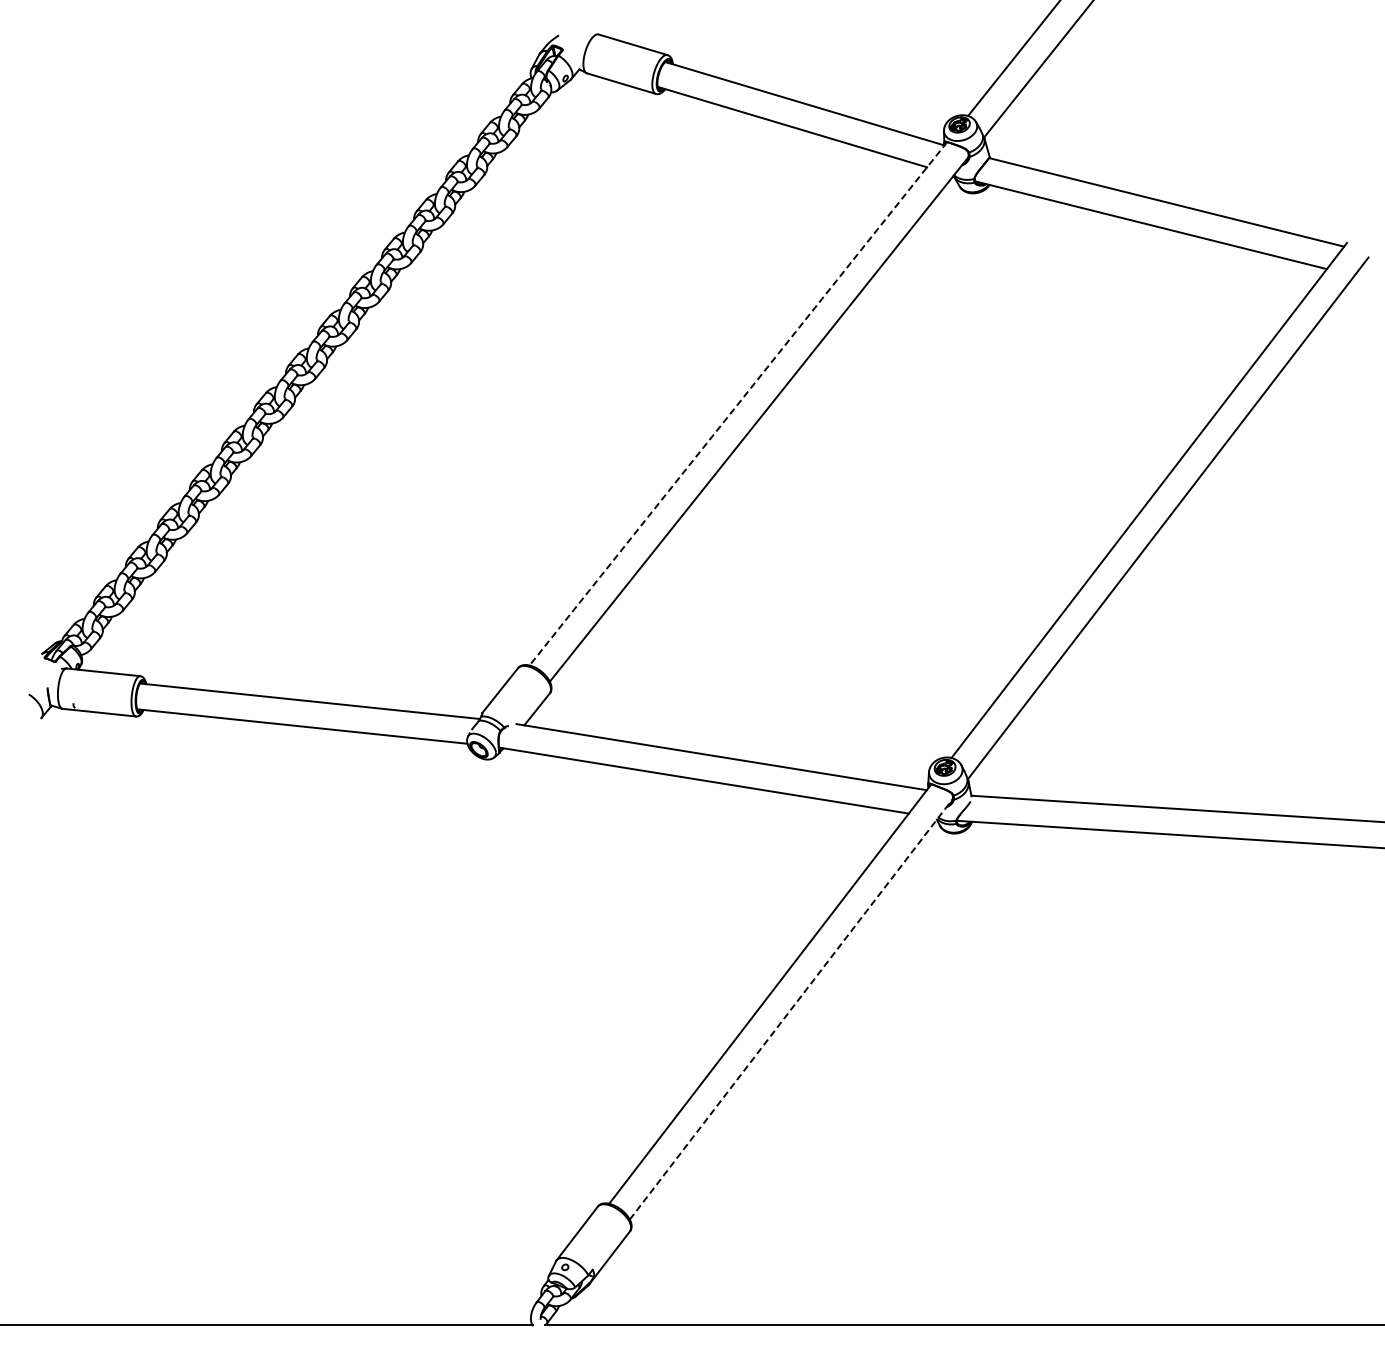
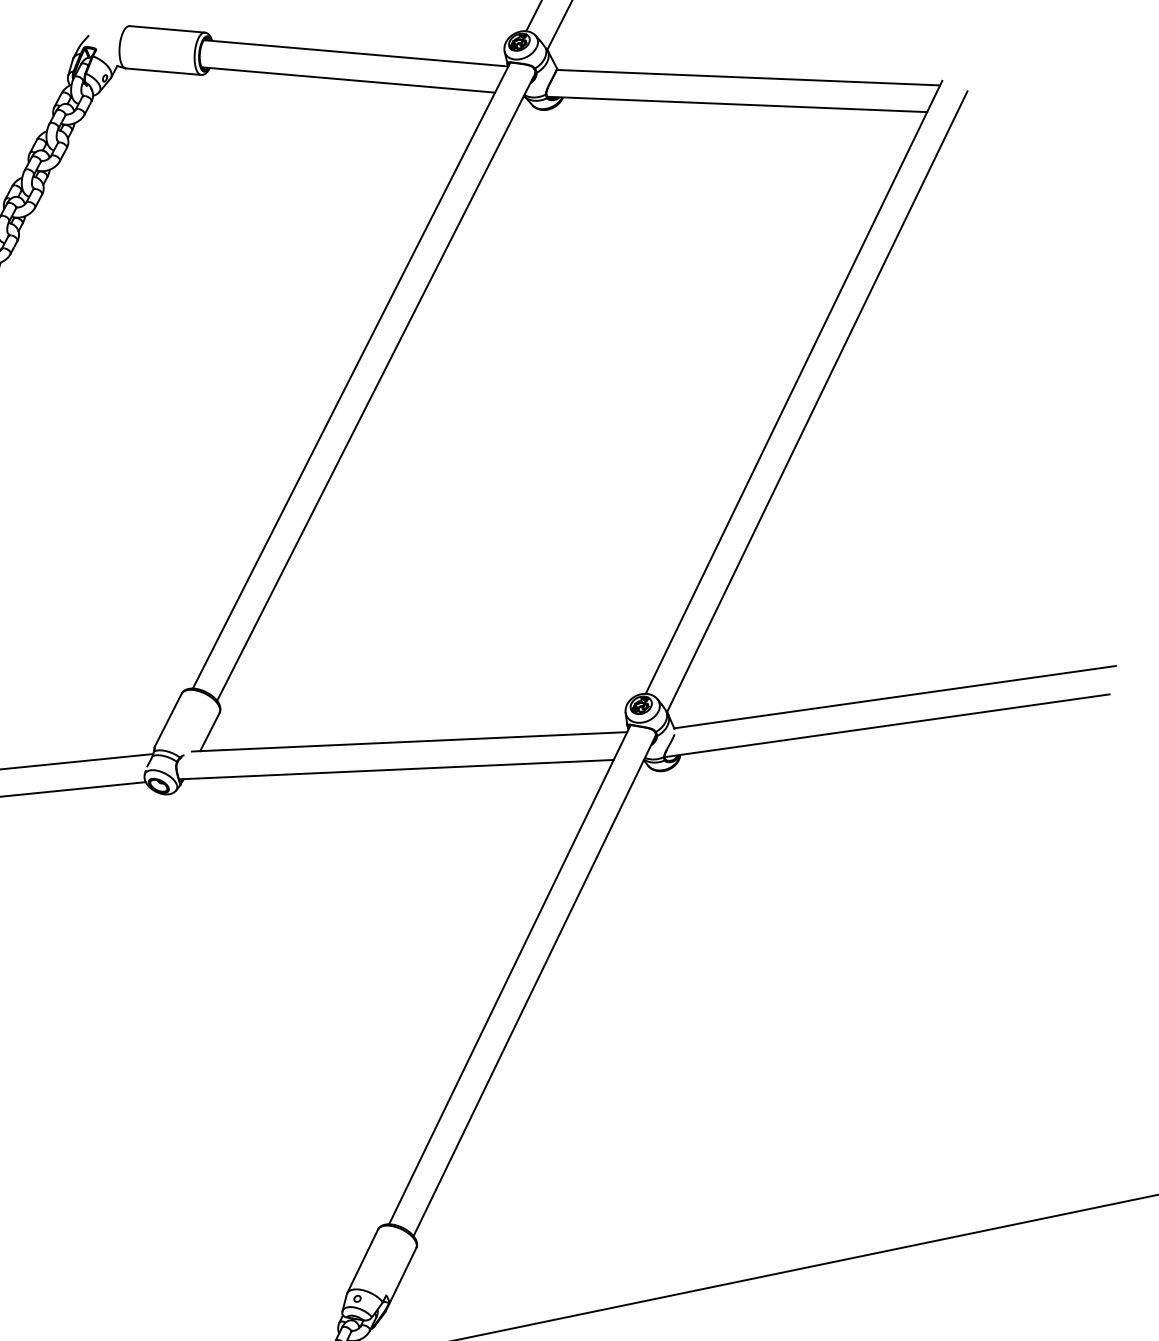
line: (738, 403) -> (351, 375), dashed -> solid
line: (791, 1008) -> (534, 985), dashed -> solid

